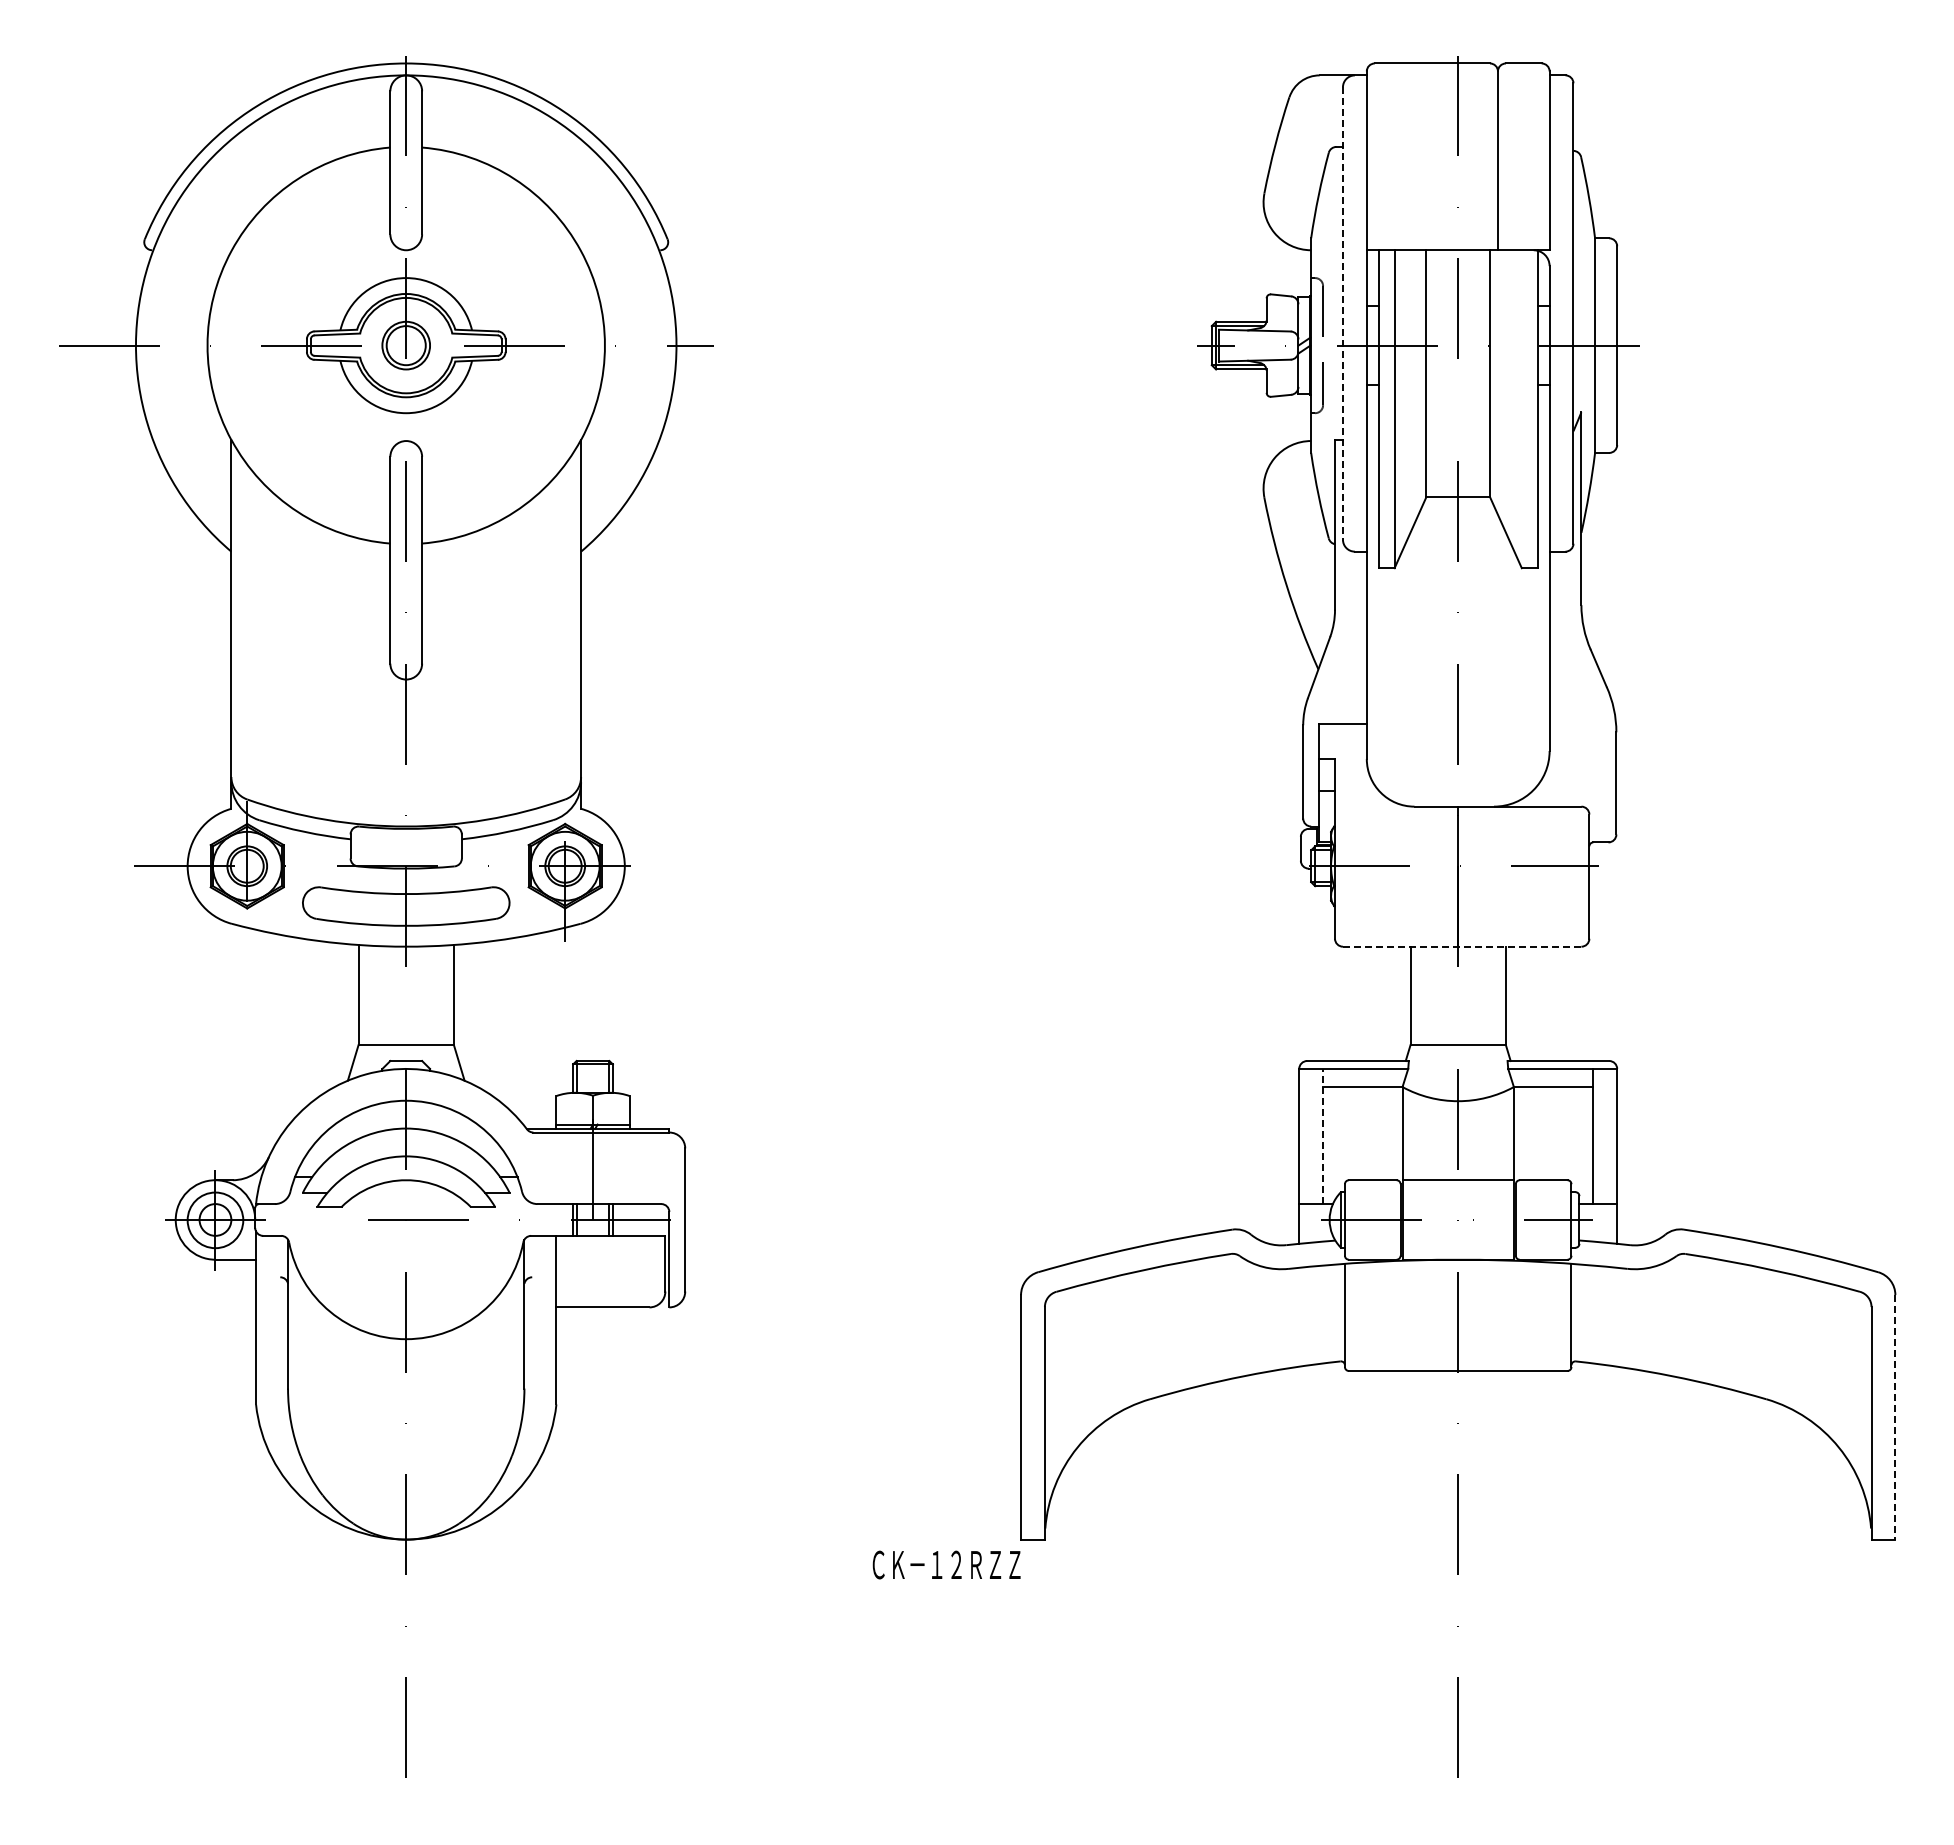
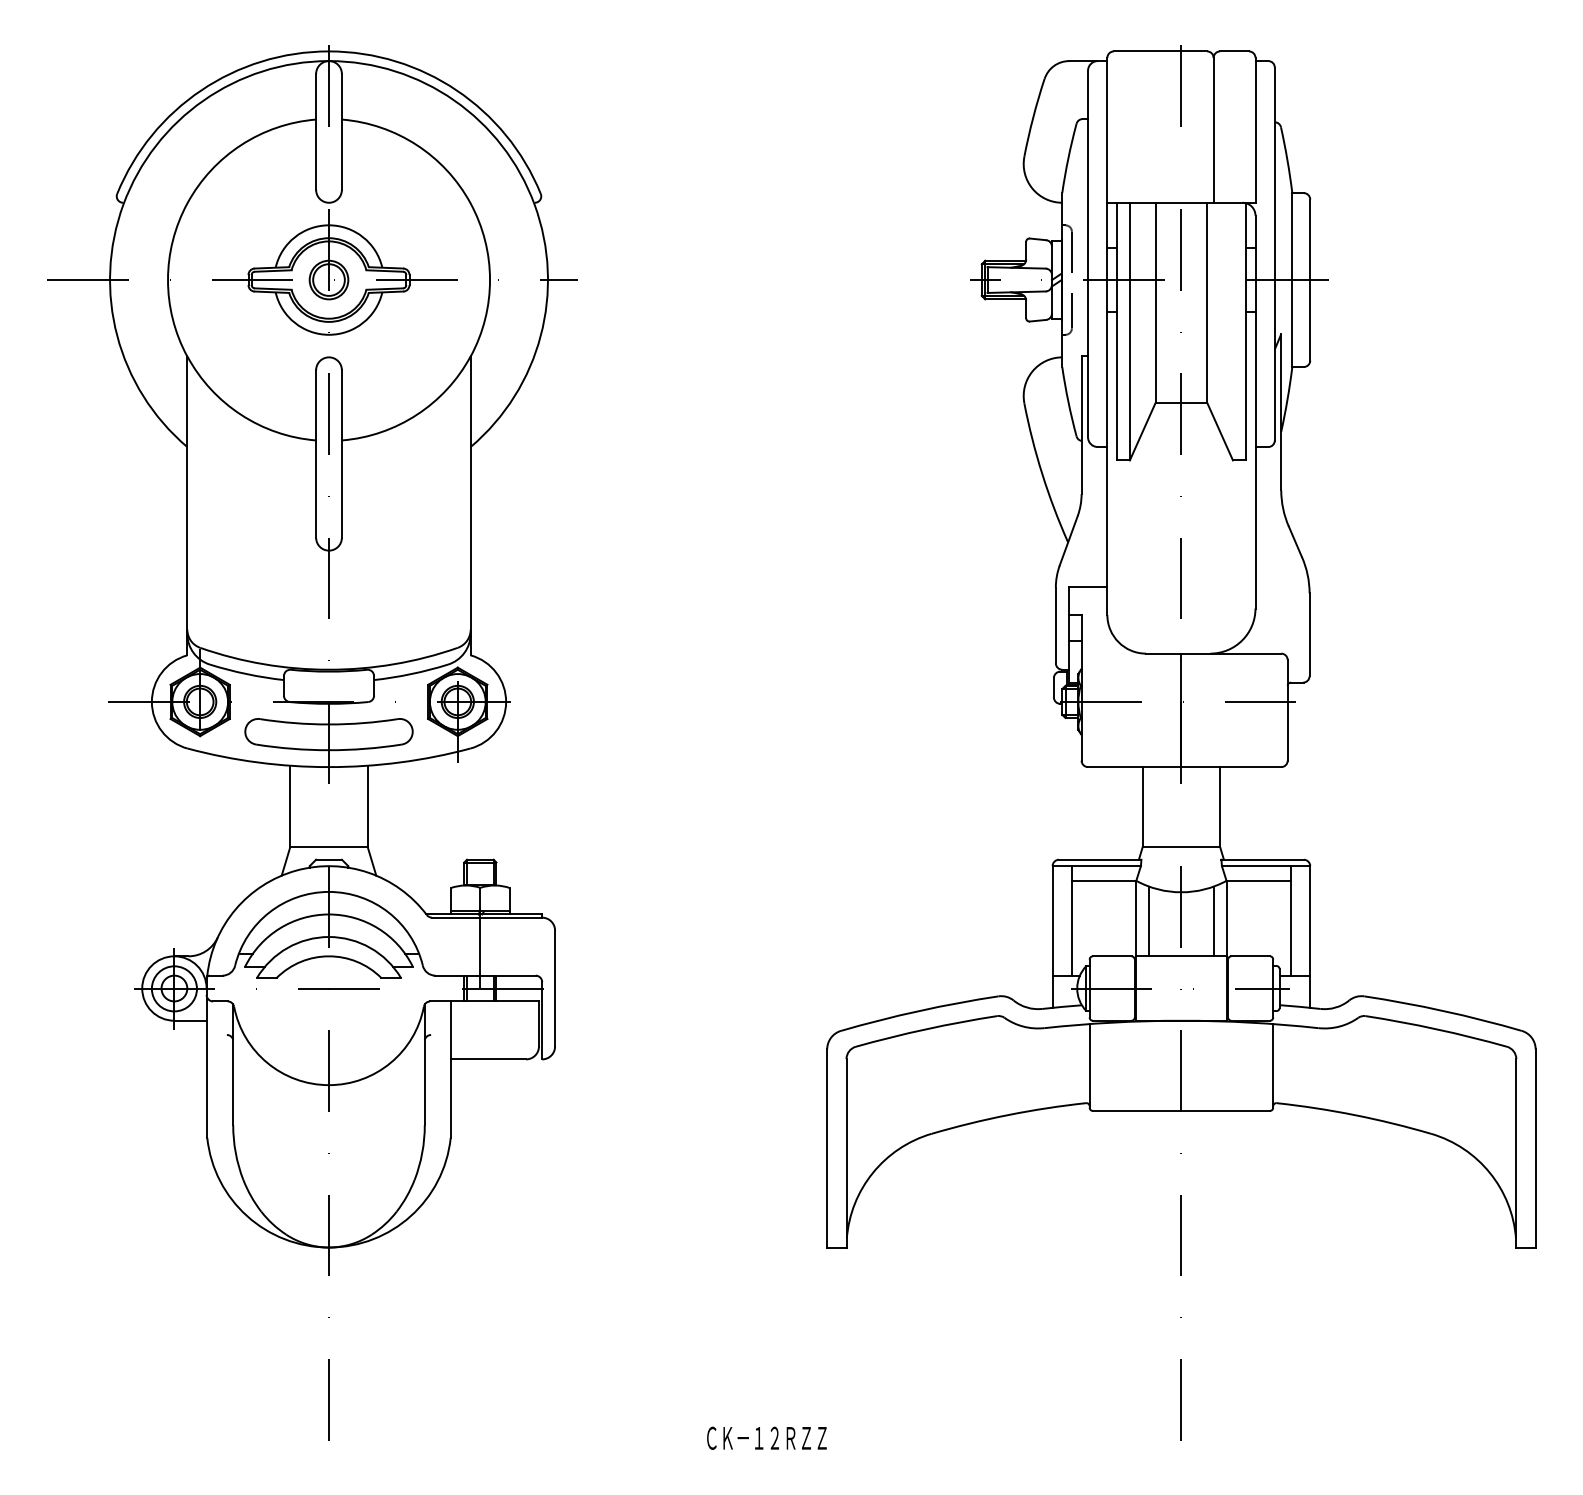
line: (1342, 314) -> (1087, 254), dashed -> solid
line: (1462, 946) -> (1184, 766), dashed -> solid
line: (1323, 1136) -> (1072, 920), dashed -> solid
line: (1418, 1137) -> (1149, 921), added
line: (1497, 1137) -> (1213, 921), added
line: (1895, 1417) -> (1535, 1148), dashed -> solid
text: (946, 1564) -> (766, 1437), moved

